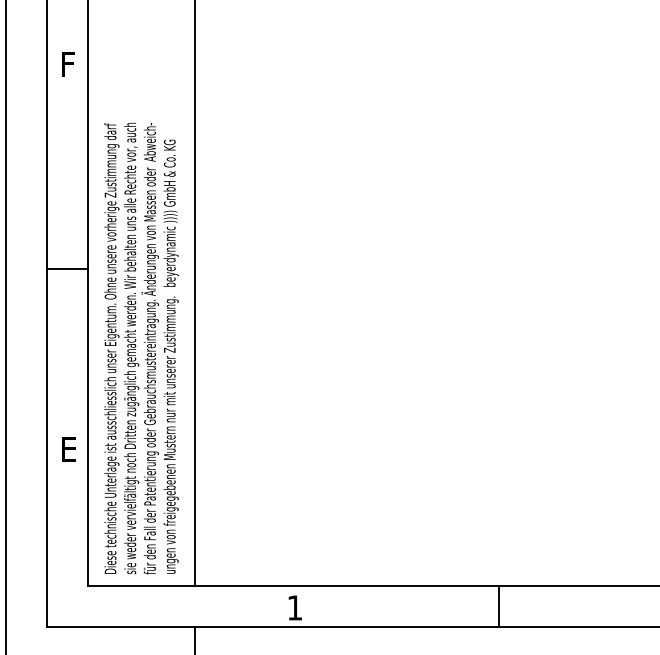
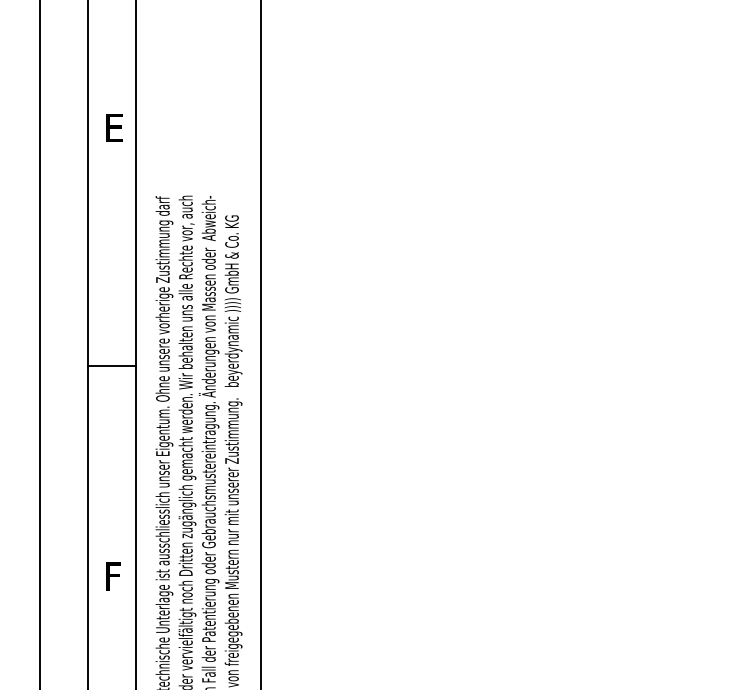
text: (70, 64) -> (116, 127), F -> E
text: (70, 449) -> (116, 576), E -> F

